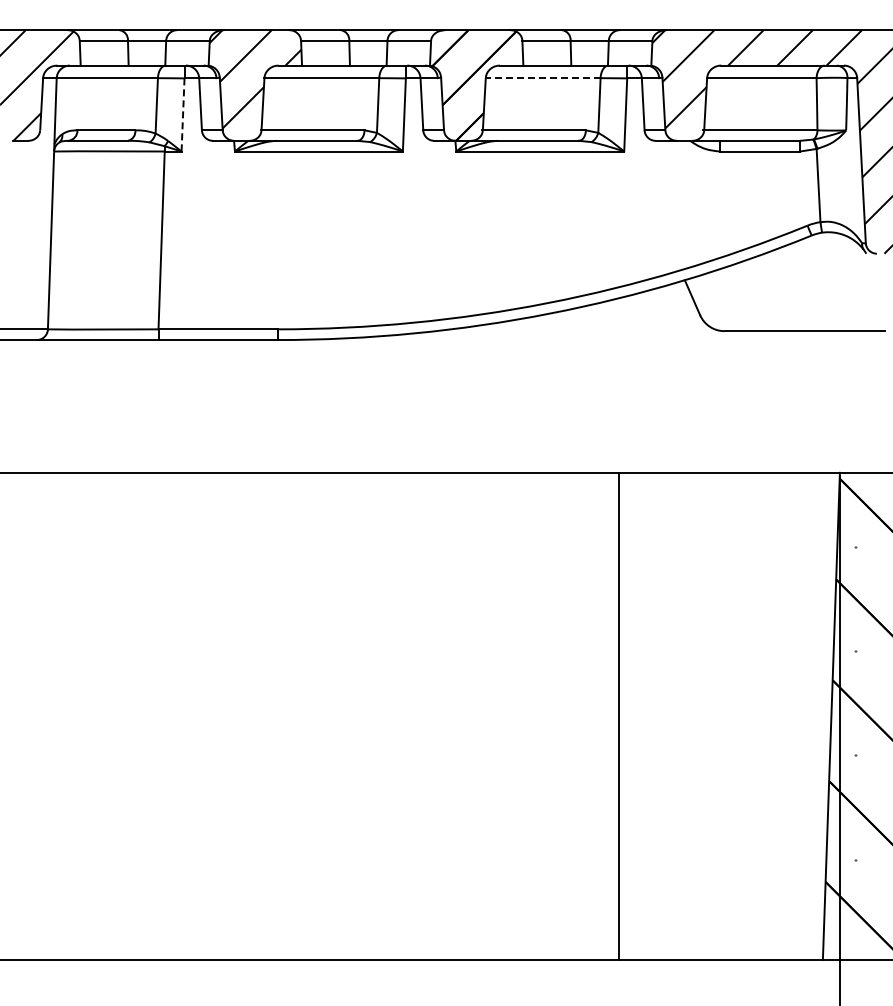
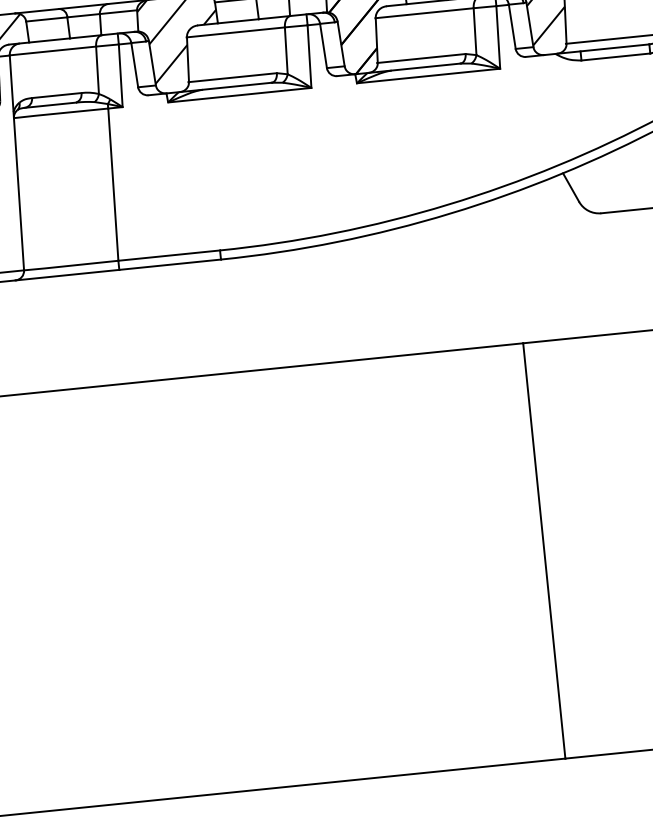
line: (542, 78) -> (424, 13), dashed -> solid
line: (183, 114) -> (121, 75), dashed -> solid

